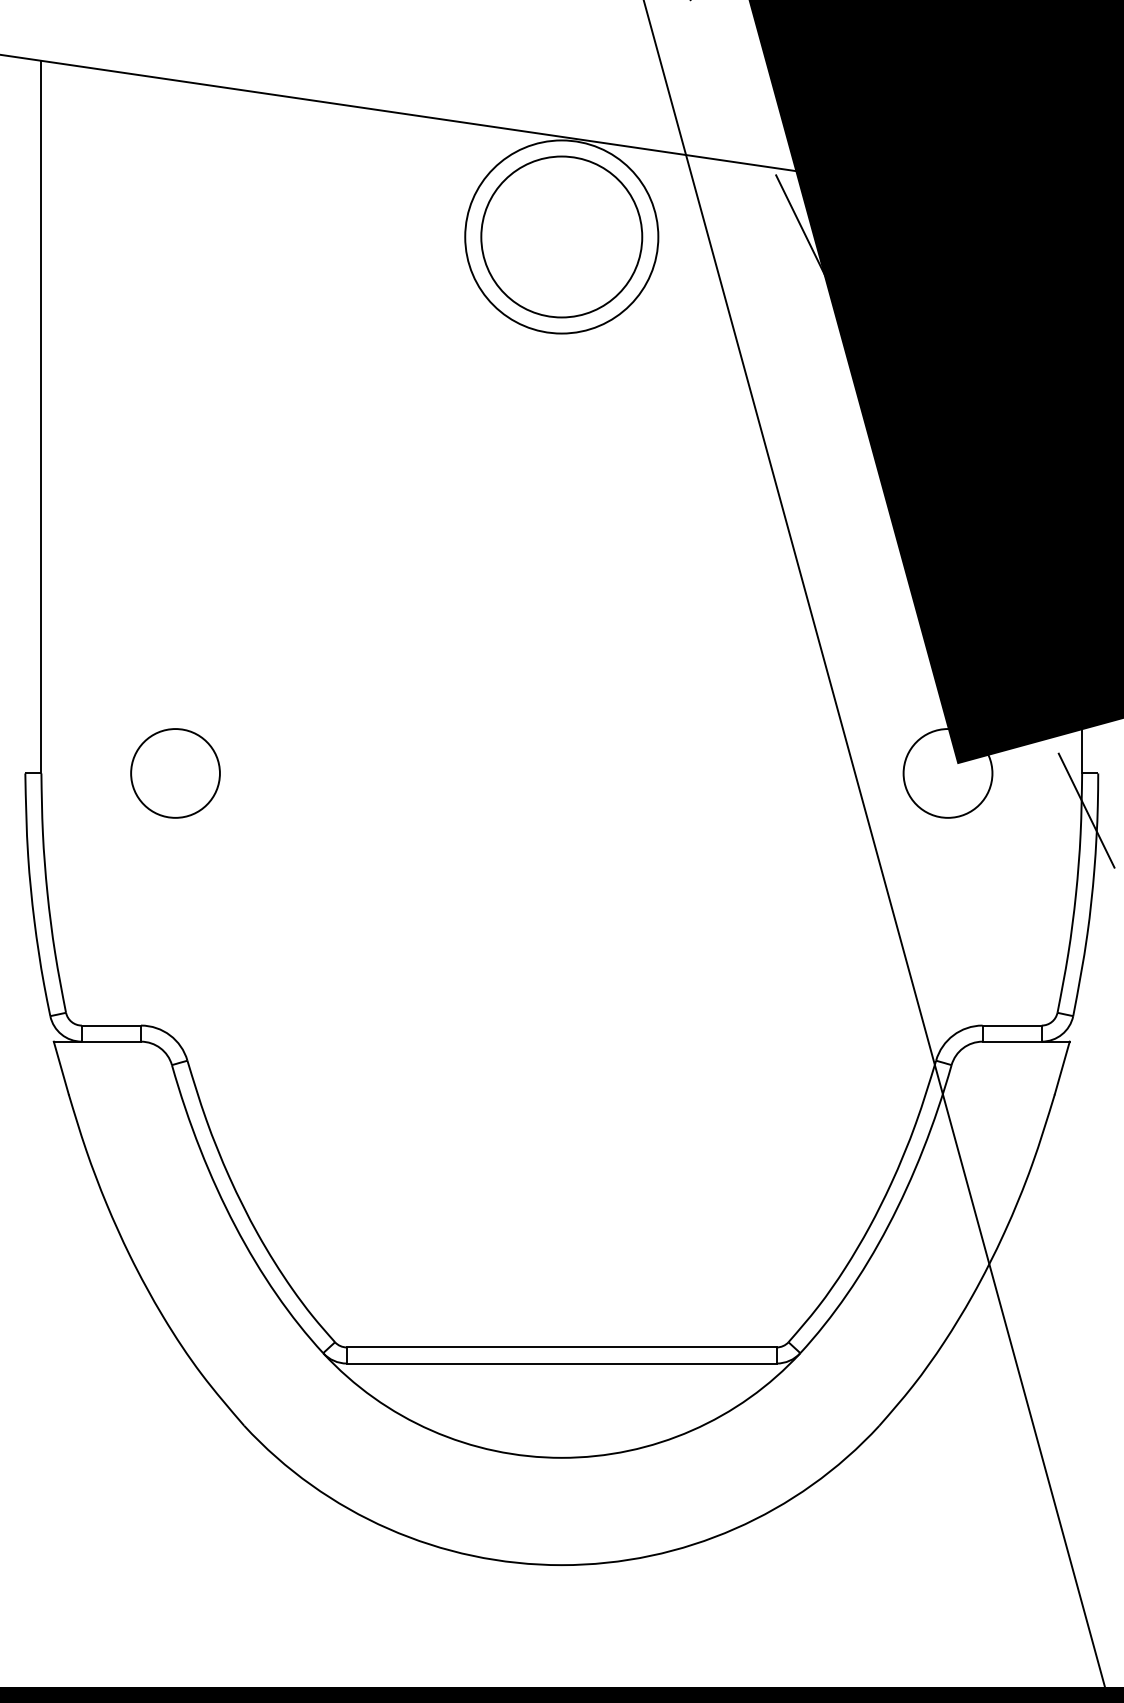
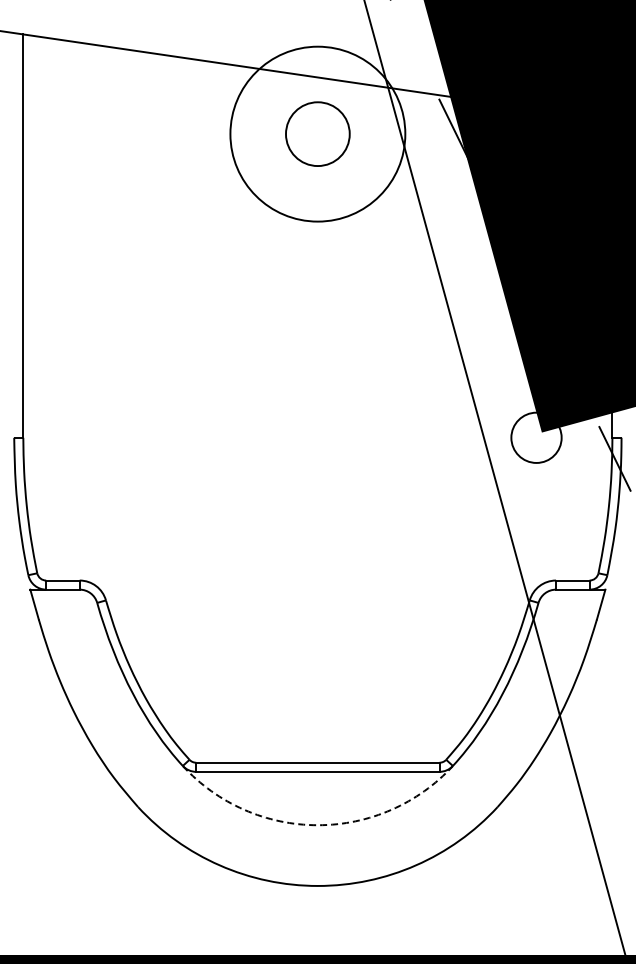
circle: (561, 235) -> (317, 133), size x0.7
circle: (561, 235) -> (317, 133), size x1.6
circle: (175, 772) -> (99, 437), removed
arc: (561, 1458) -> (317, 825), solid -> dashed

